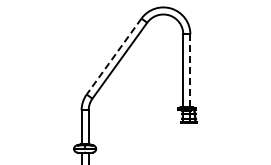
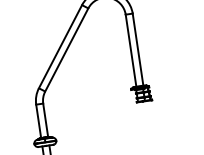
line: (114, 56) -> (60, 46), dashed -> solid
line: (190, 70) -> (138, 49), dashed -> solid

